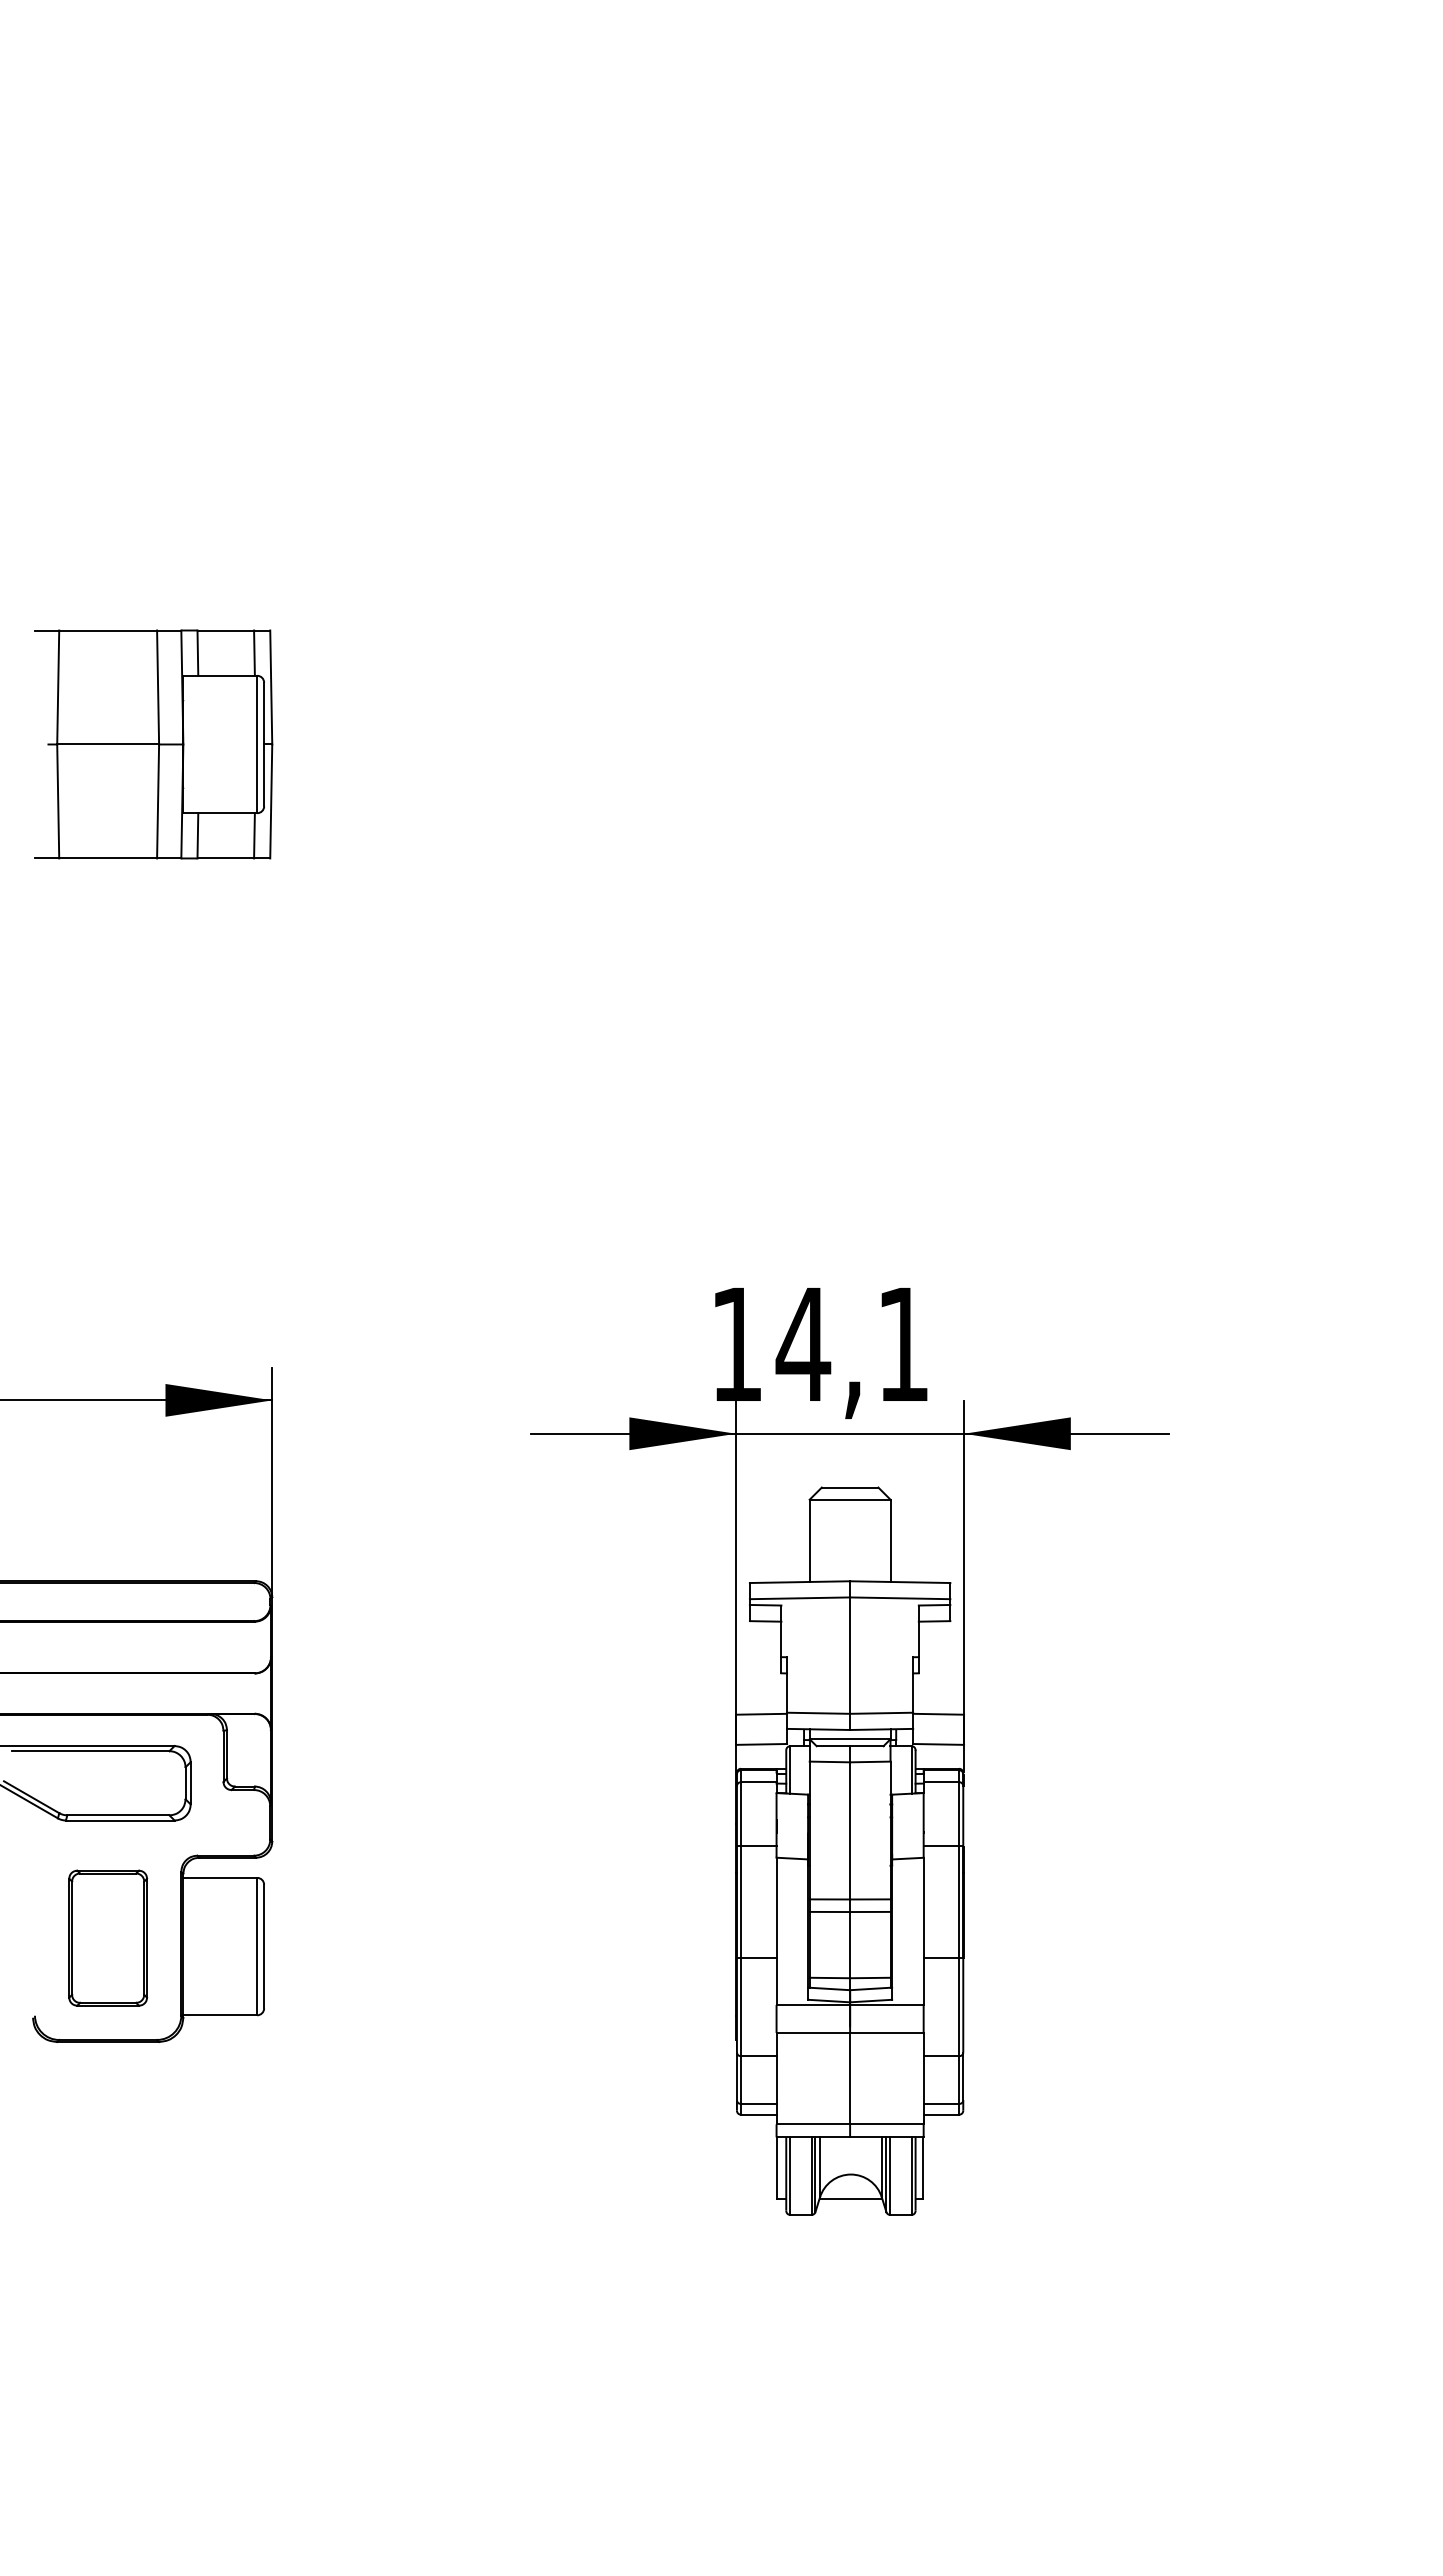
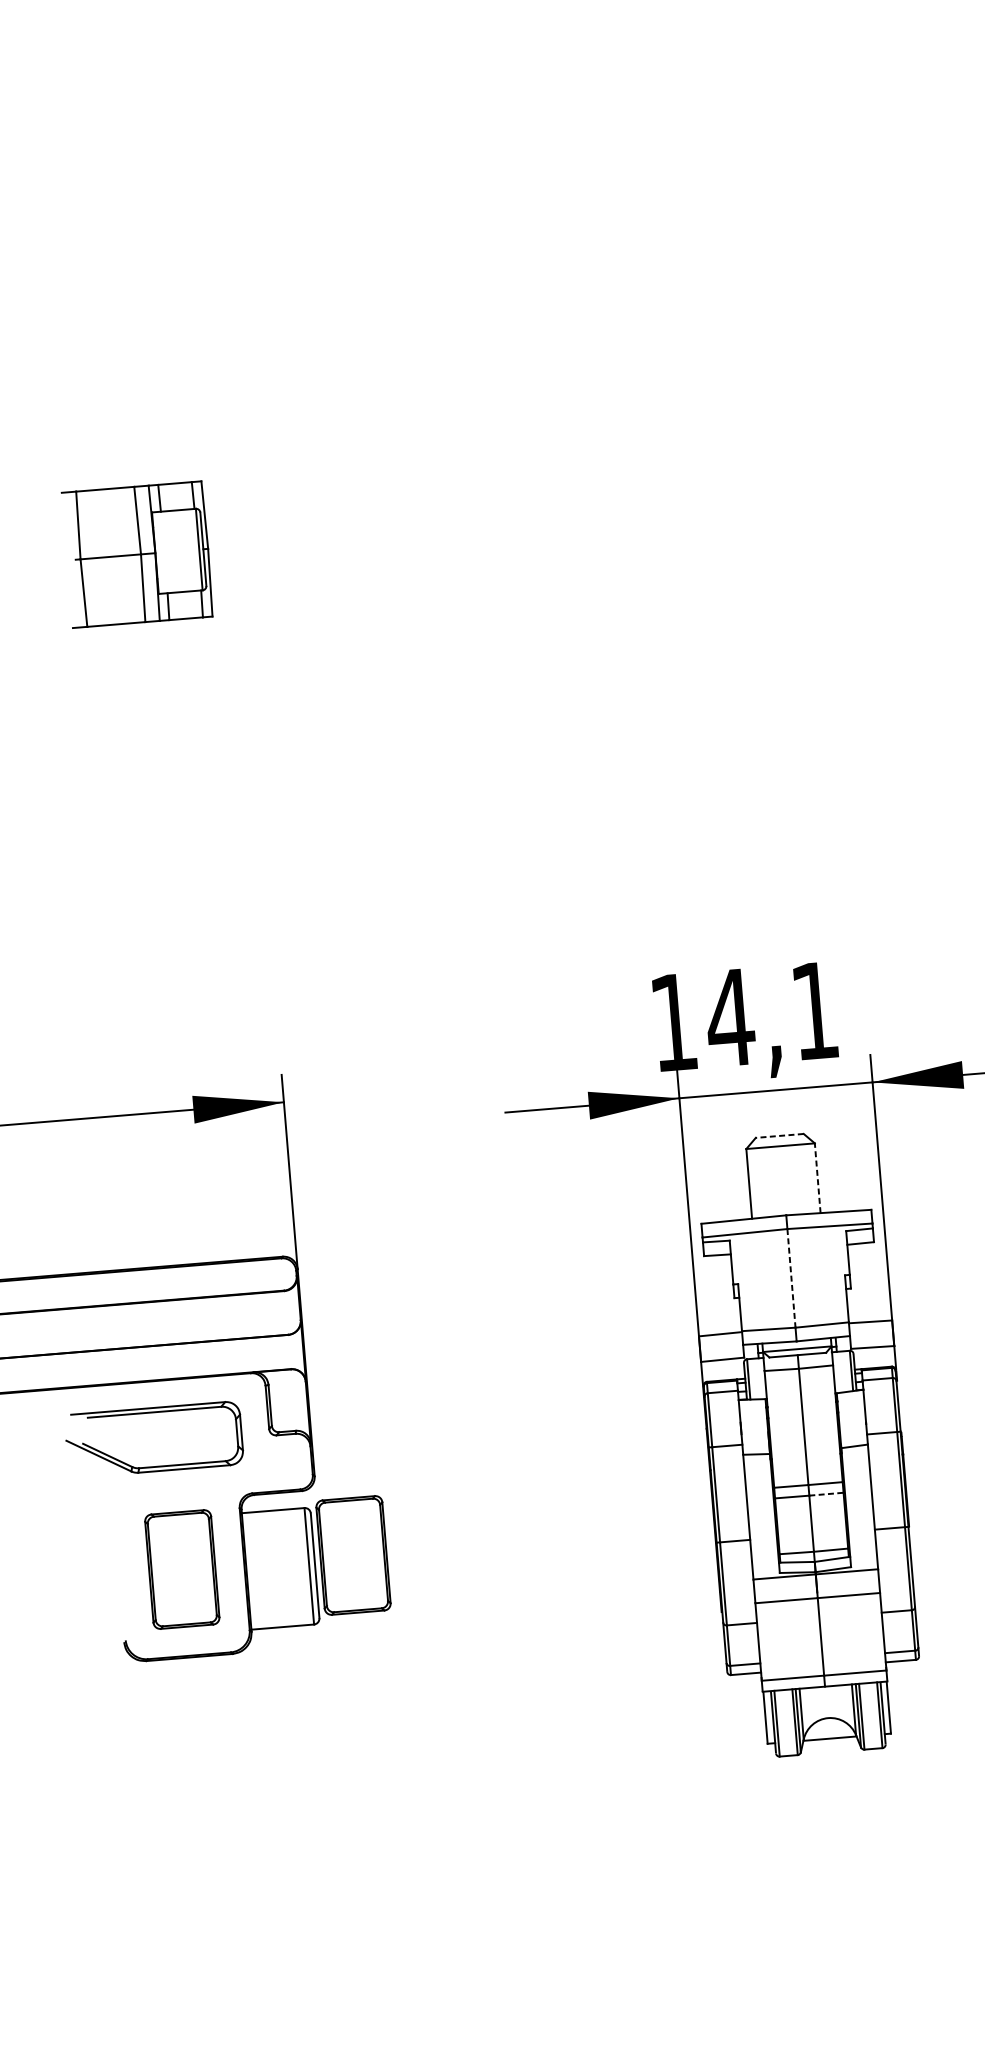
part: (153, 744) -> (137, 554), size x0.7
line: (849, 1487) -> (779, 1135), solid -> dashed
line: (890, 1540) -> (817, 1177), solid -> dashed
line: (850, 1656) -> (791, 1279), solid -> dashed
line: (870, 1911) -> (826, 1493), solid -> dashed
part: (310, 1937) -> (353, 1554), added

